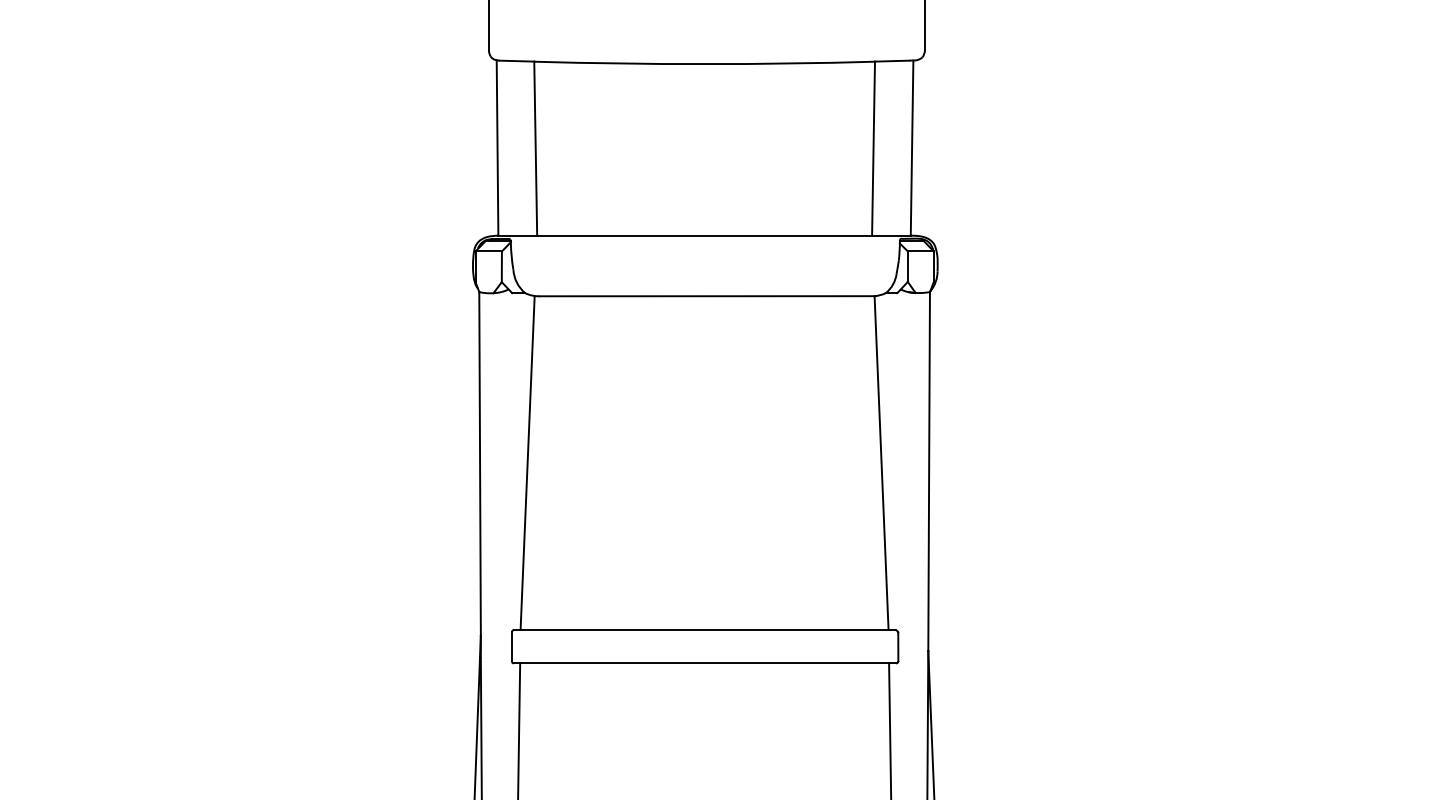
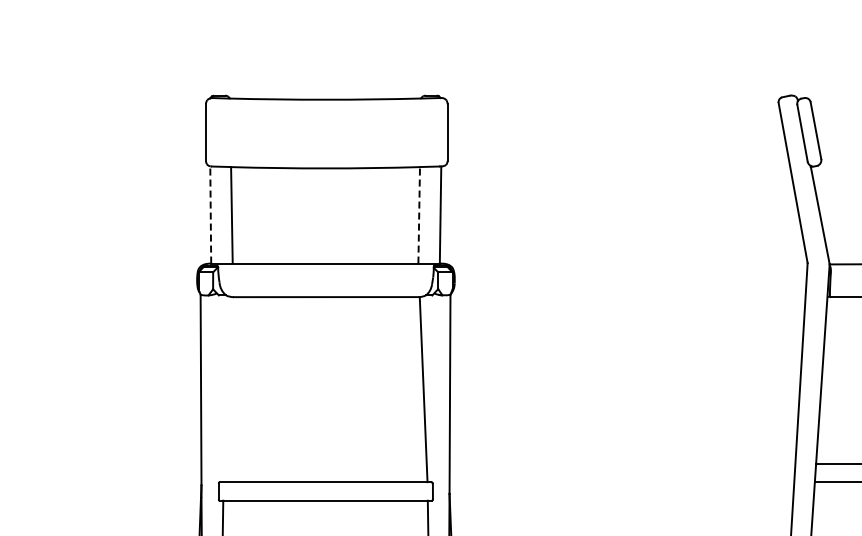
line: (497, 147) -> (210, 214), solid -> dashed
line: (874, 147) -> (419, 214), solid -> dashed
line: (527, 462) -> (227, 389), removed

